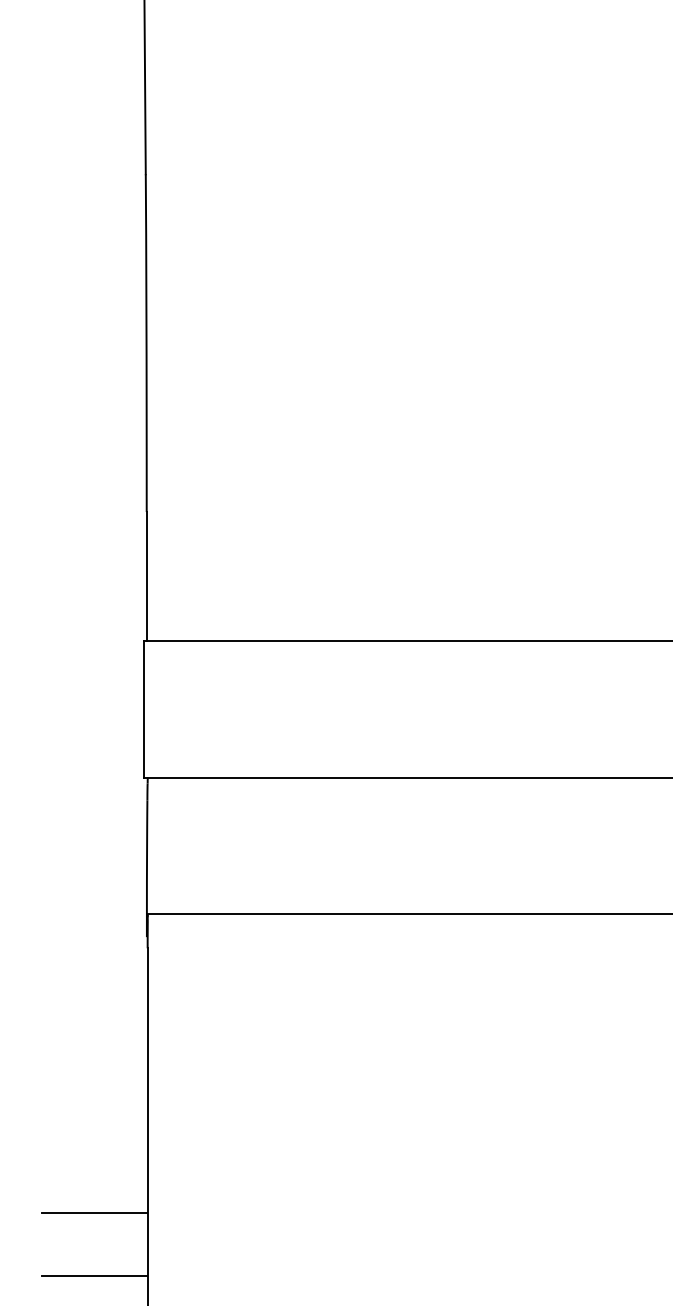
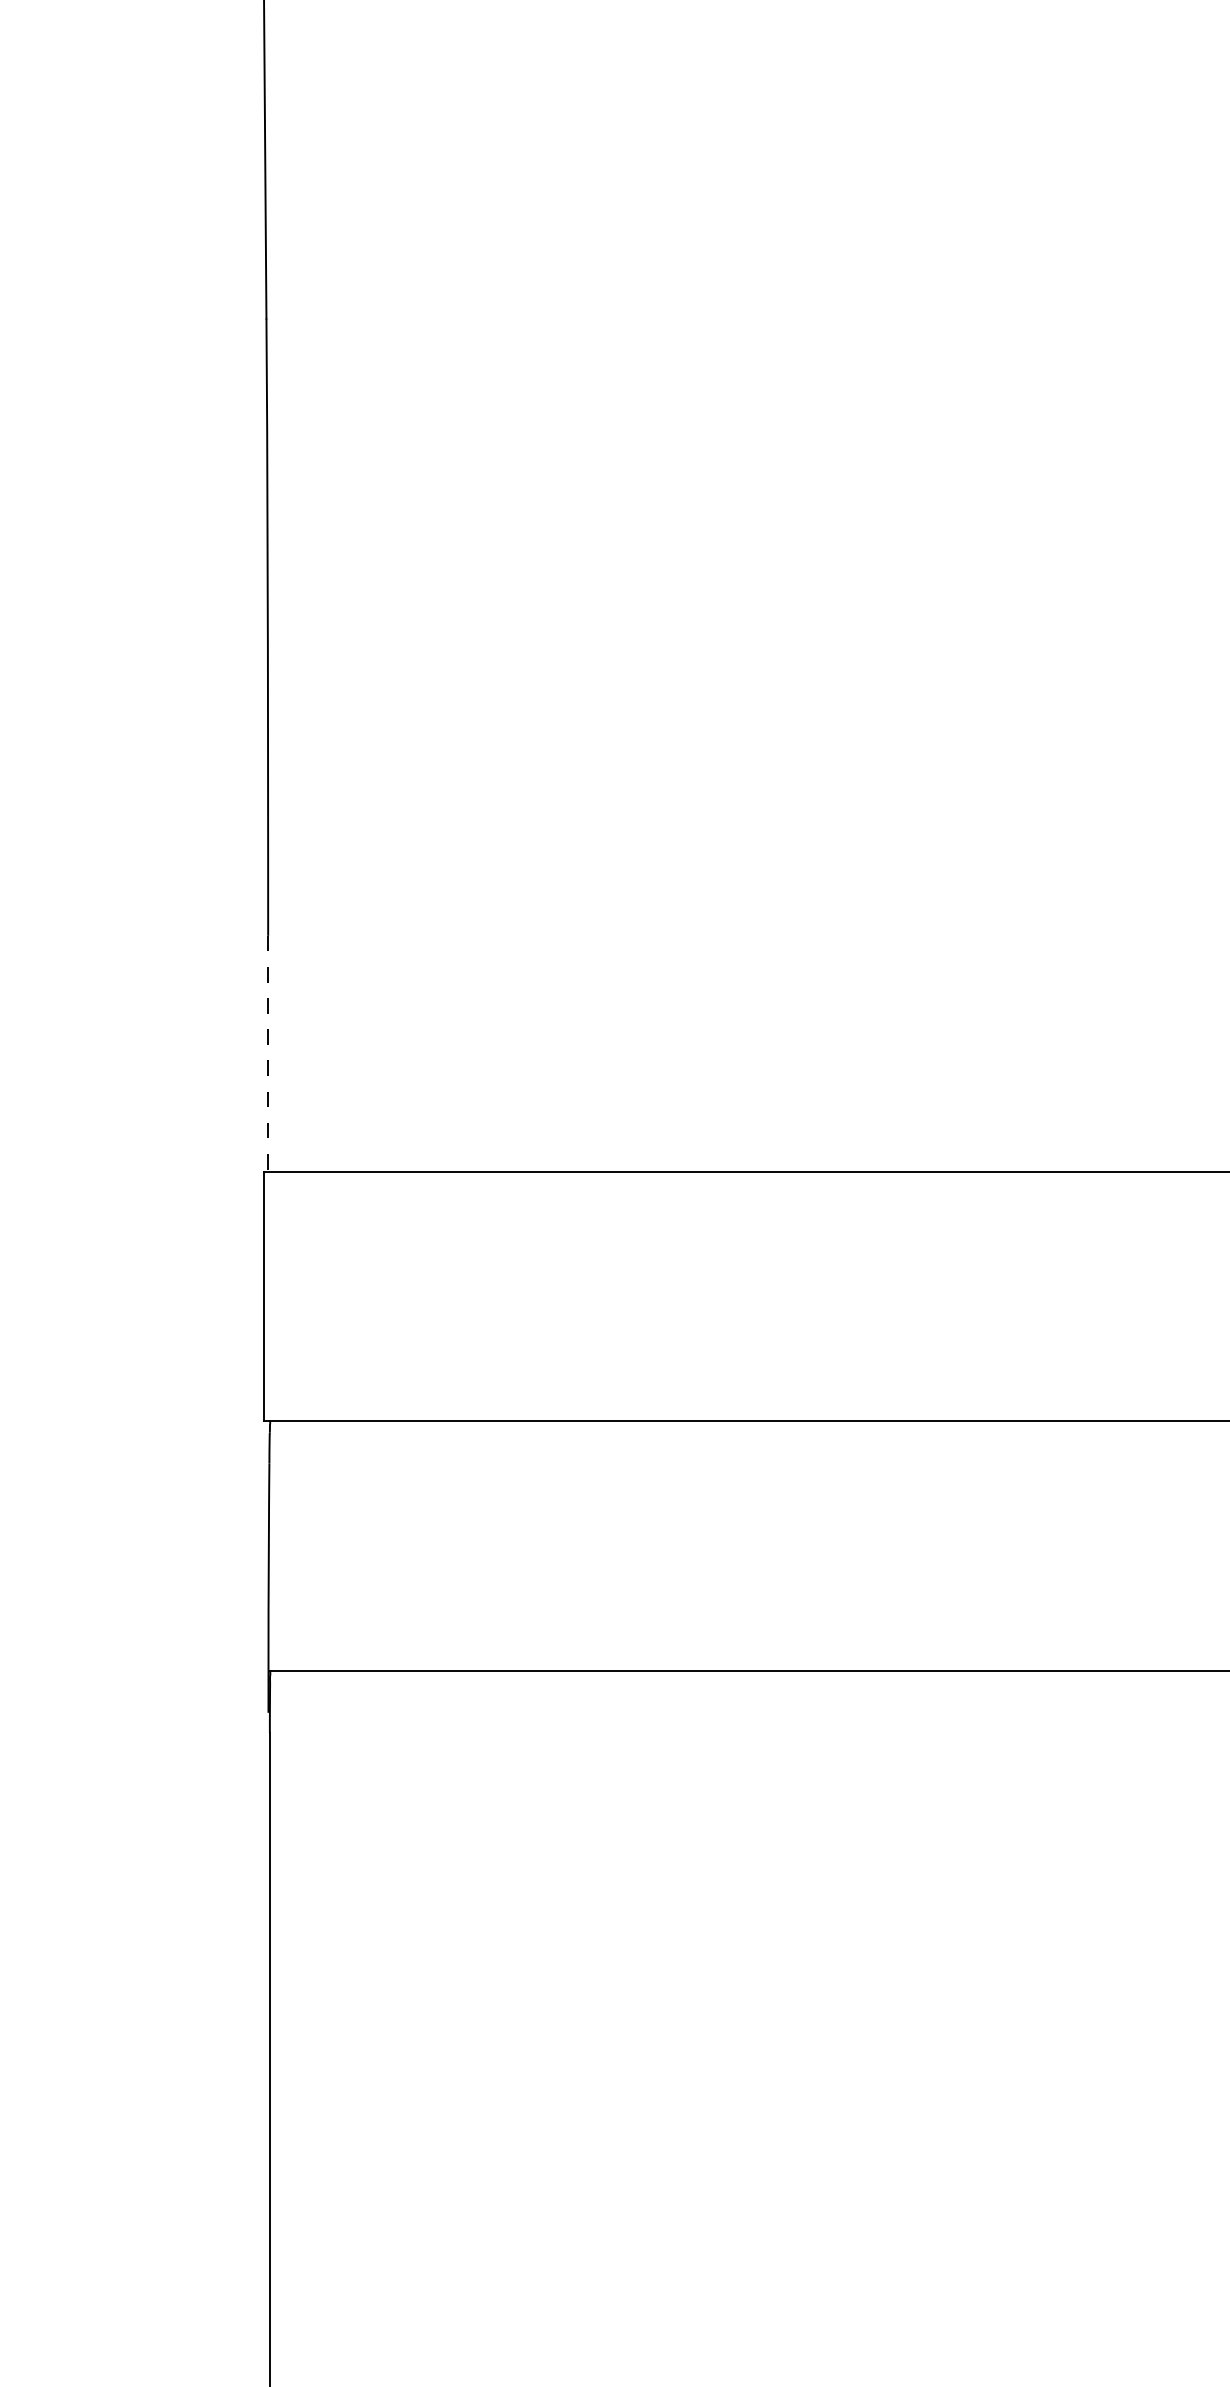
line: (146, 576) -> (267, 1053), solid -> dashed
line: (93, 1212) -> (170, 2216), removed
line: (93, 1276) -> (170, 2333), removed

